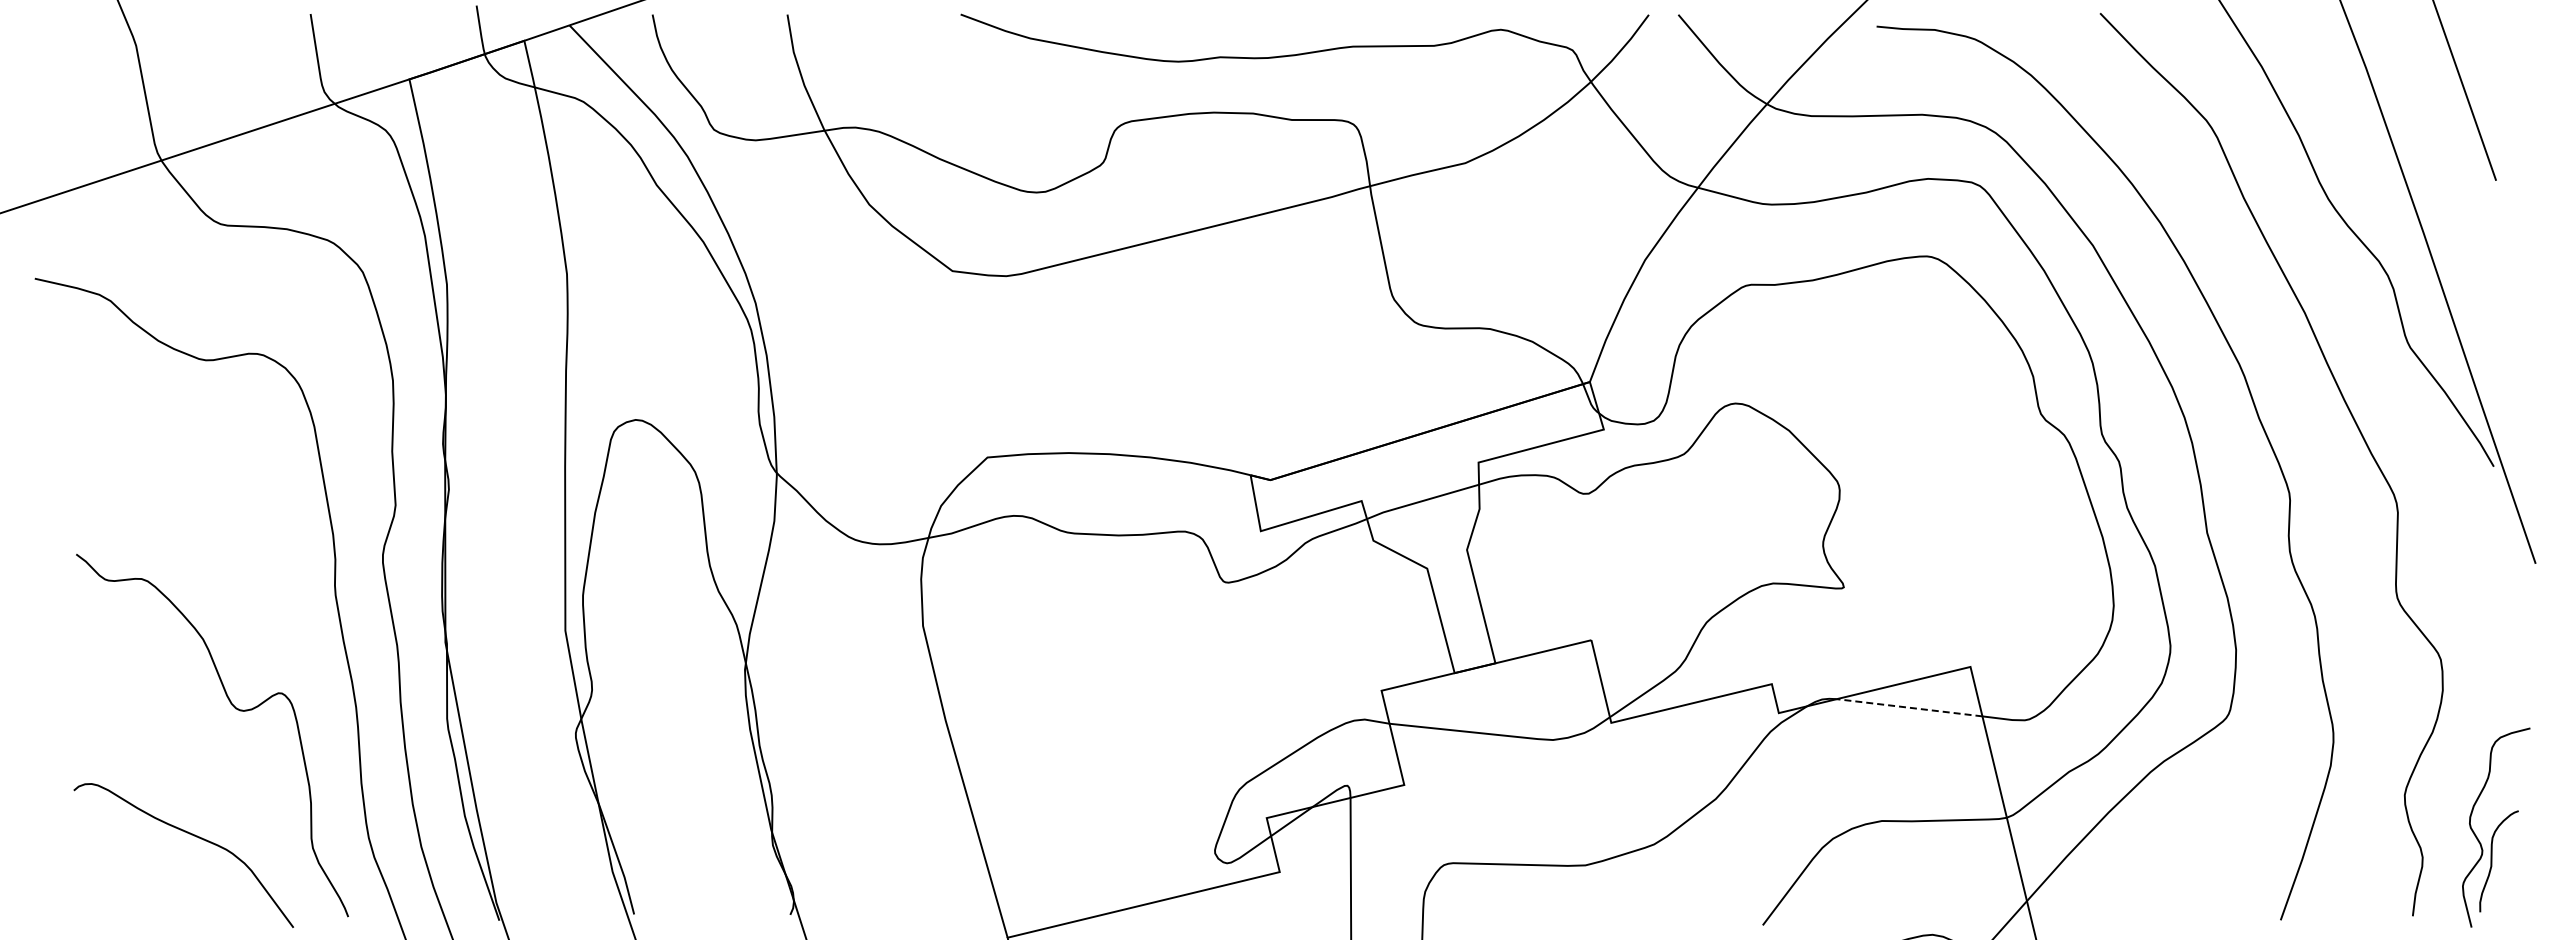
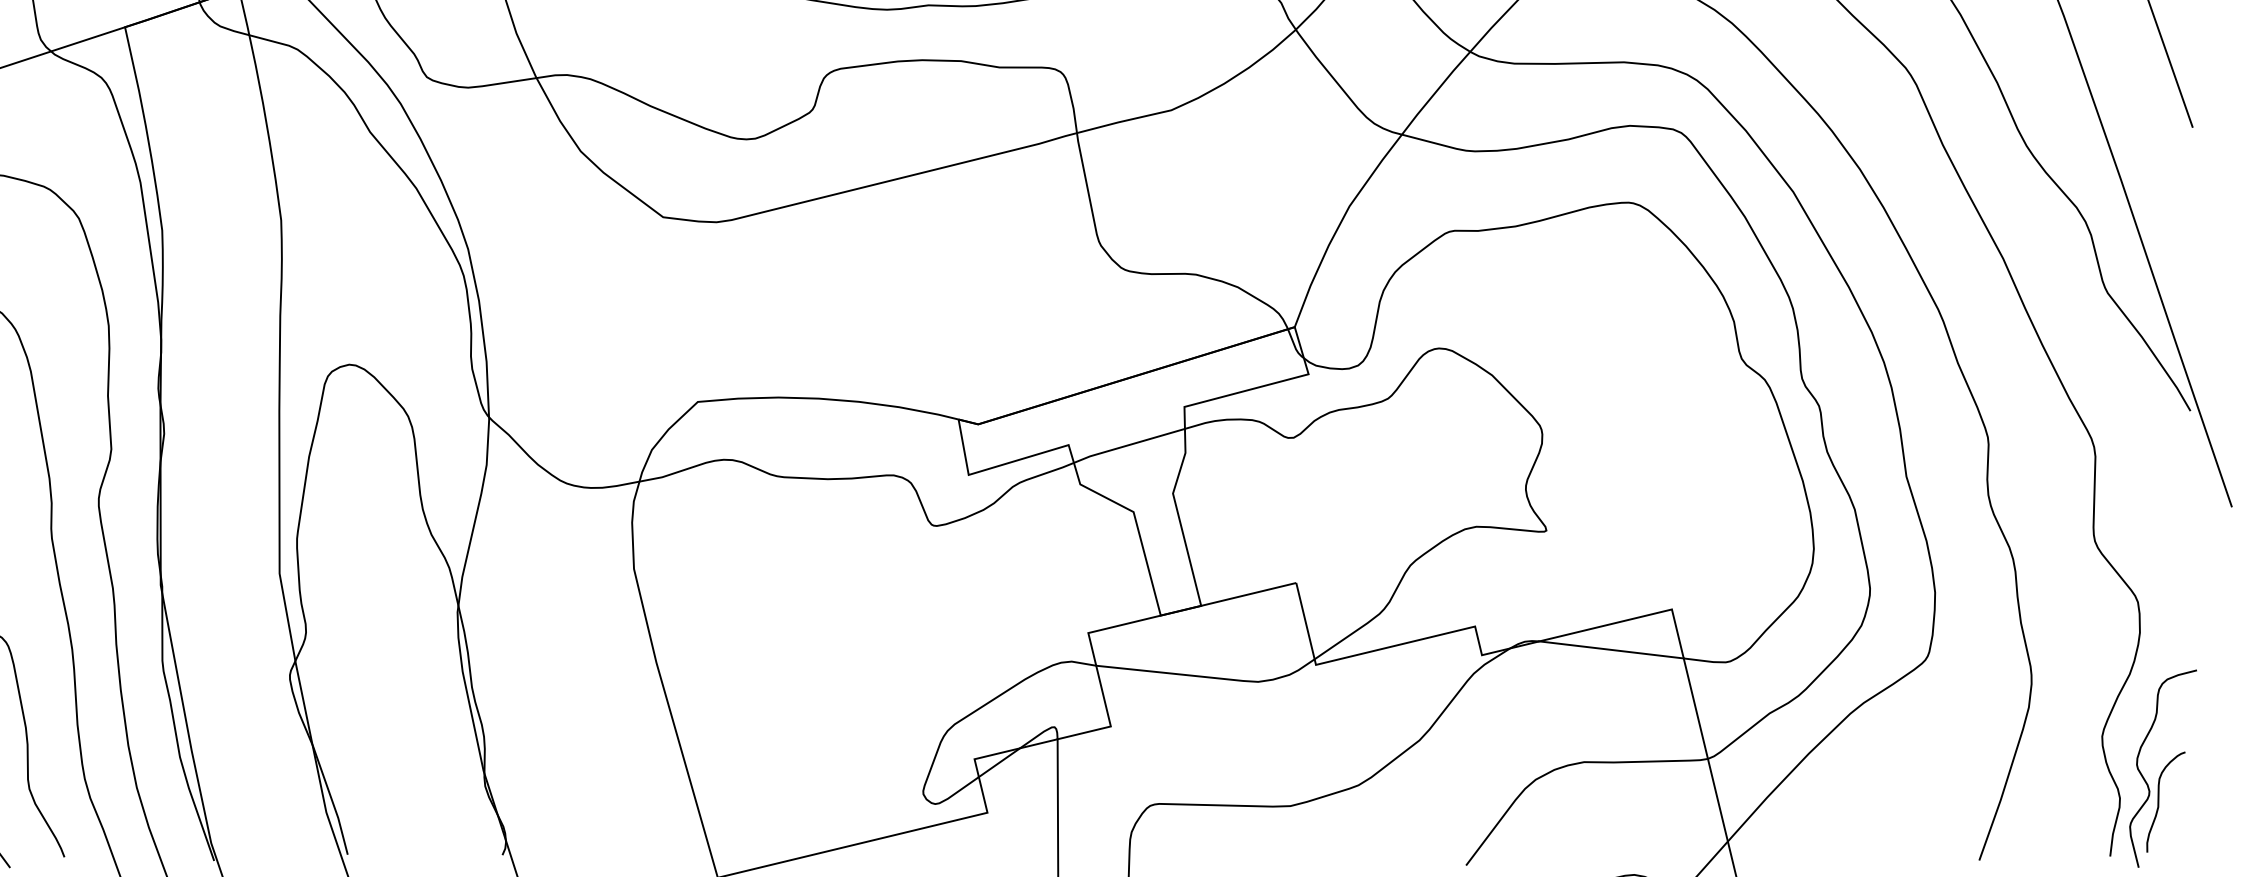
line: (1909, 707) -> (1611, 649), dashed -> solid
part: (2496, 827) -> (2163, 768), moved

